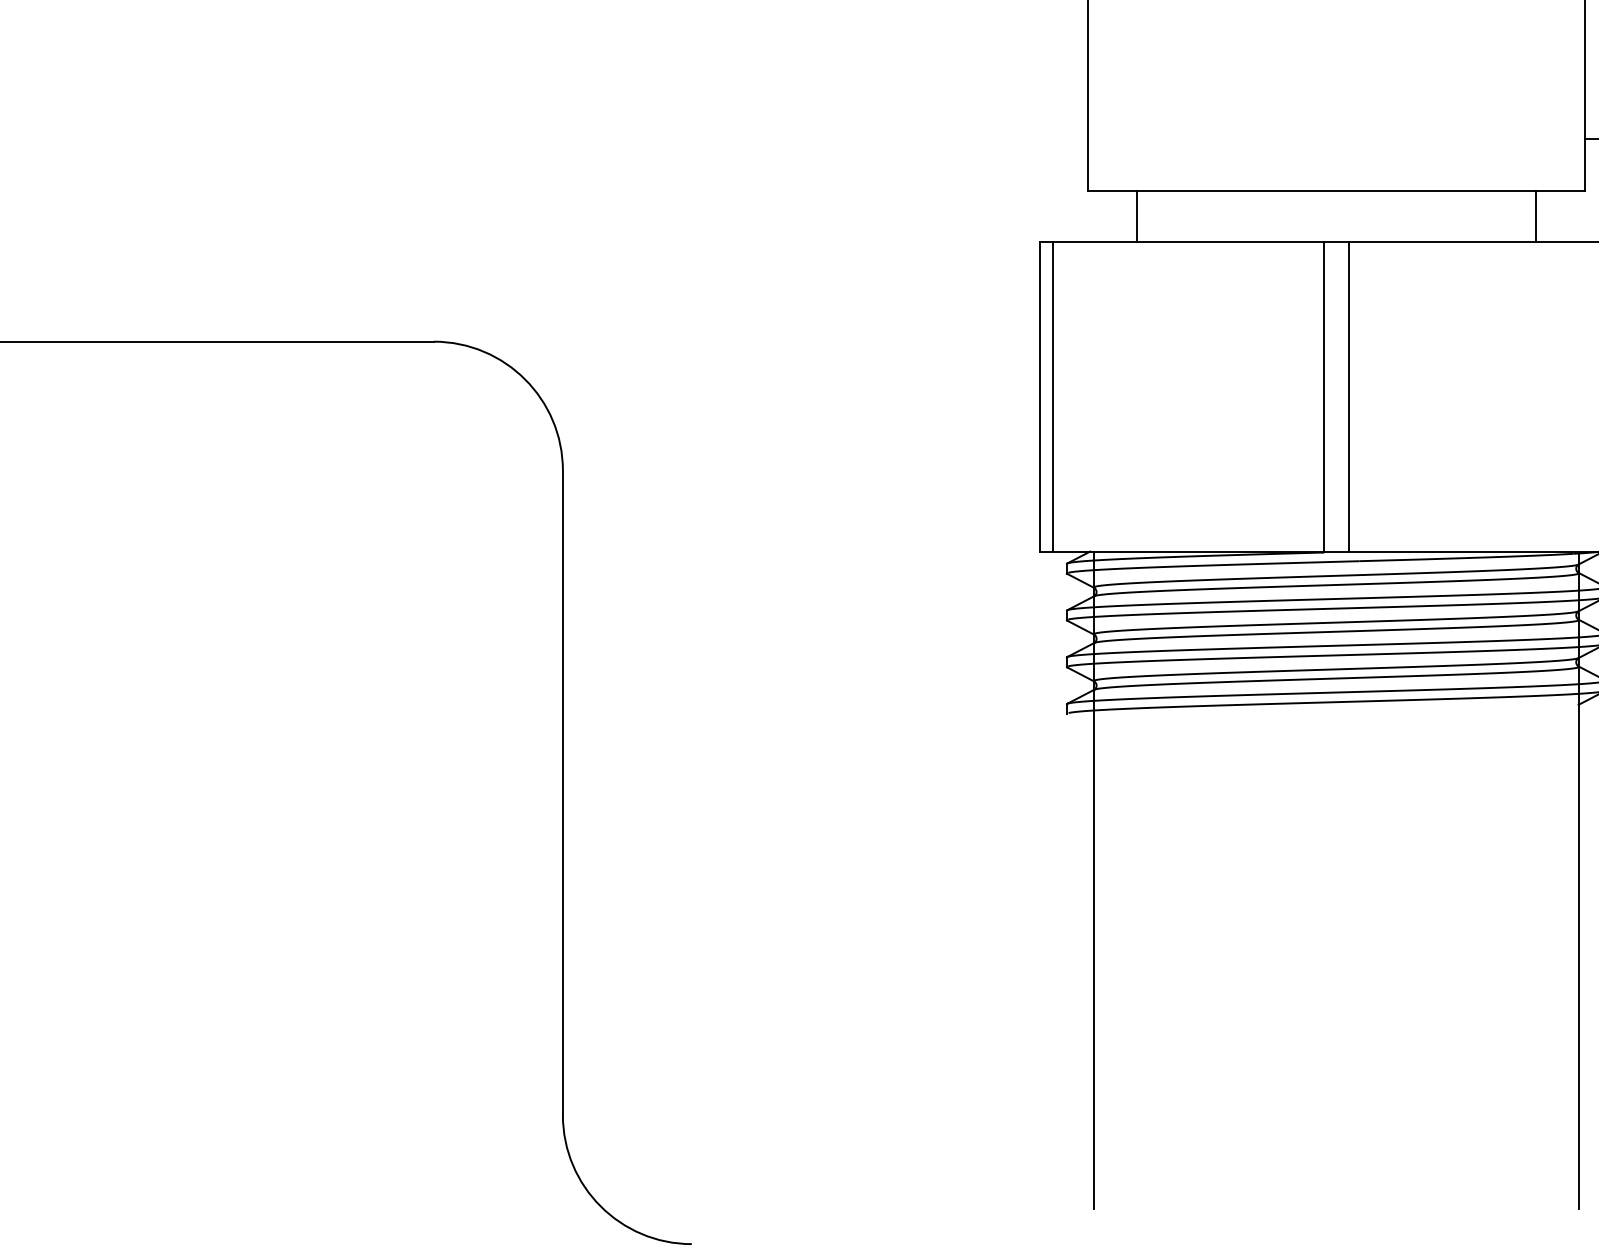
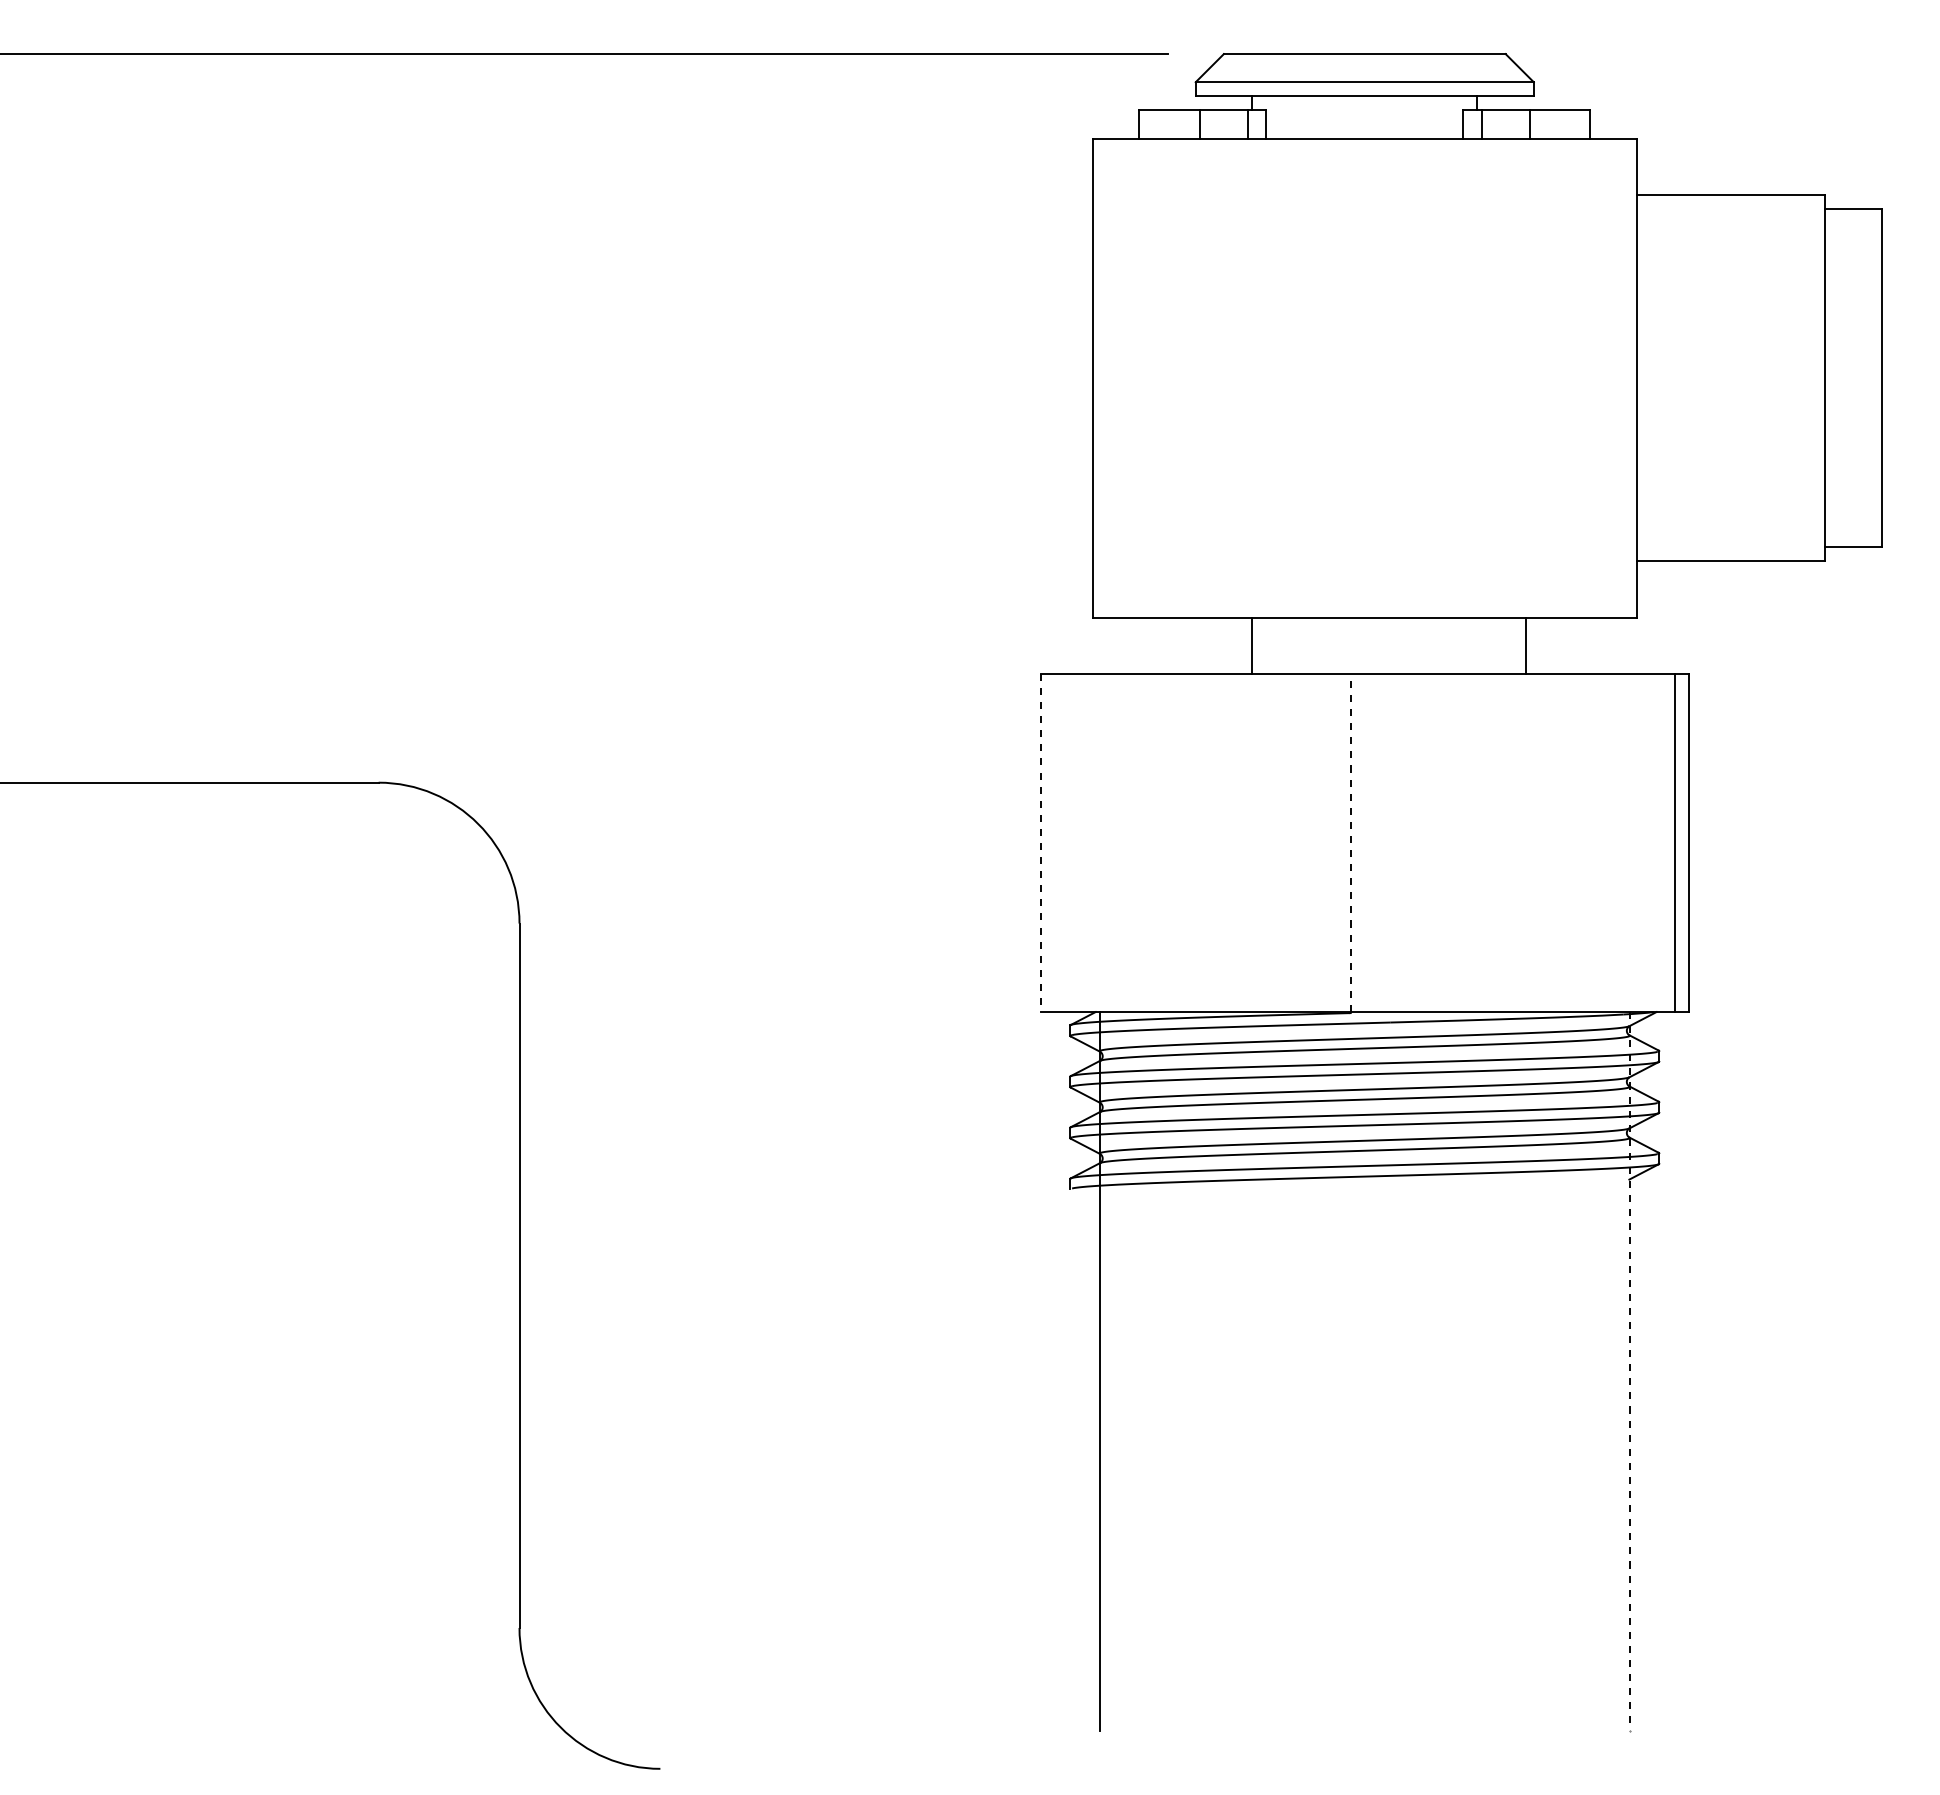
line: (1136, 216) -> (1252, 645), moved
line: (1536, 216) -> (1526, 645), moved
line: (1052, 396) -> (1054, 842), removed
line: (1323, 396) -> (1350, 842), solid -> dashed
line: (1348, 396) -> (1378, 842), removed
line: (1039, 397) -> (1040, 843), solid -> dashed
line: (1578, 880) -> (1629, 1371), solid -> dashed

